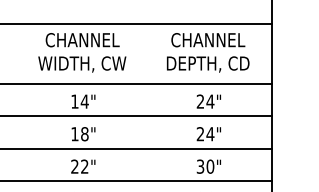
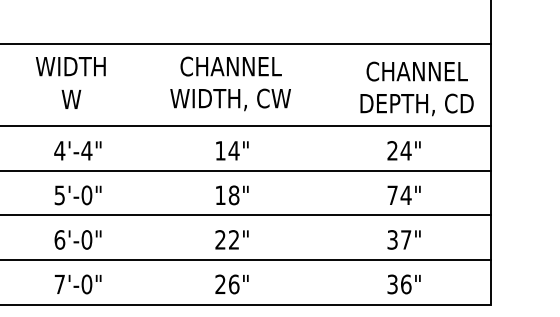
text: (207, 52) -> (416, 88), moved
text: (200, 133) -> (392, 194), 24" -> 74"
text: (209, 166) -> (405, 239), 30" -> 37"

